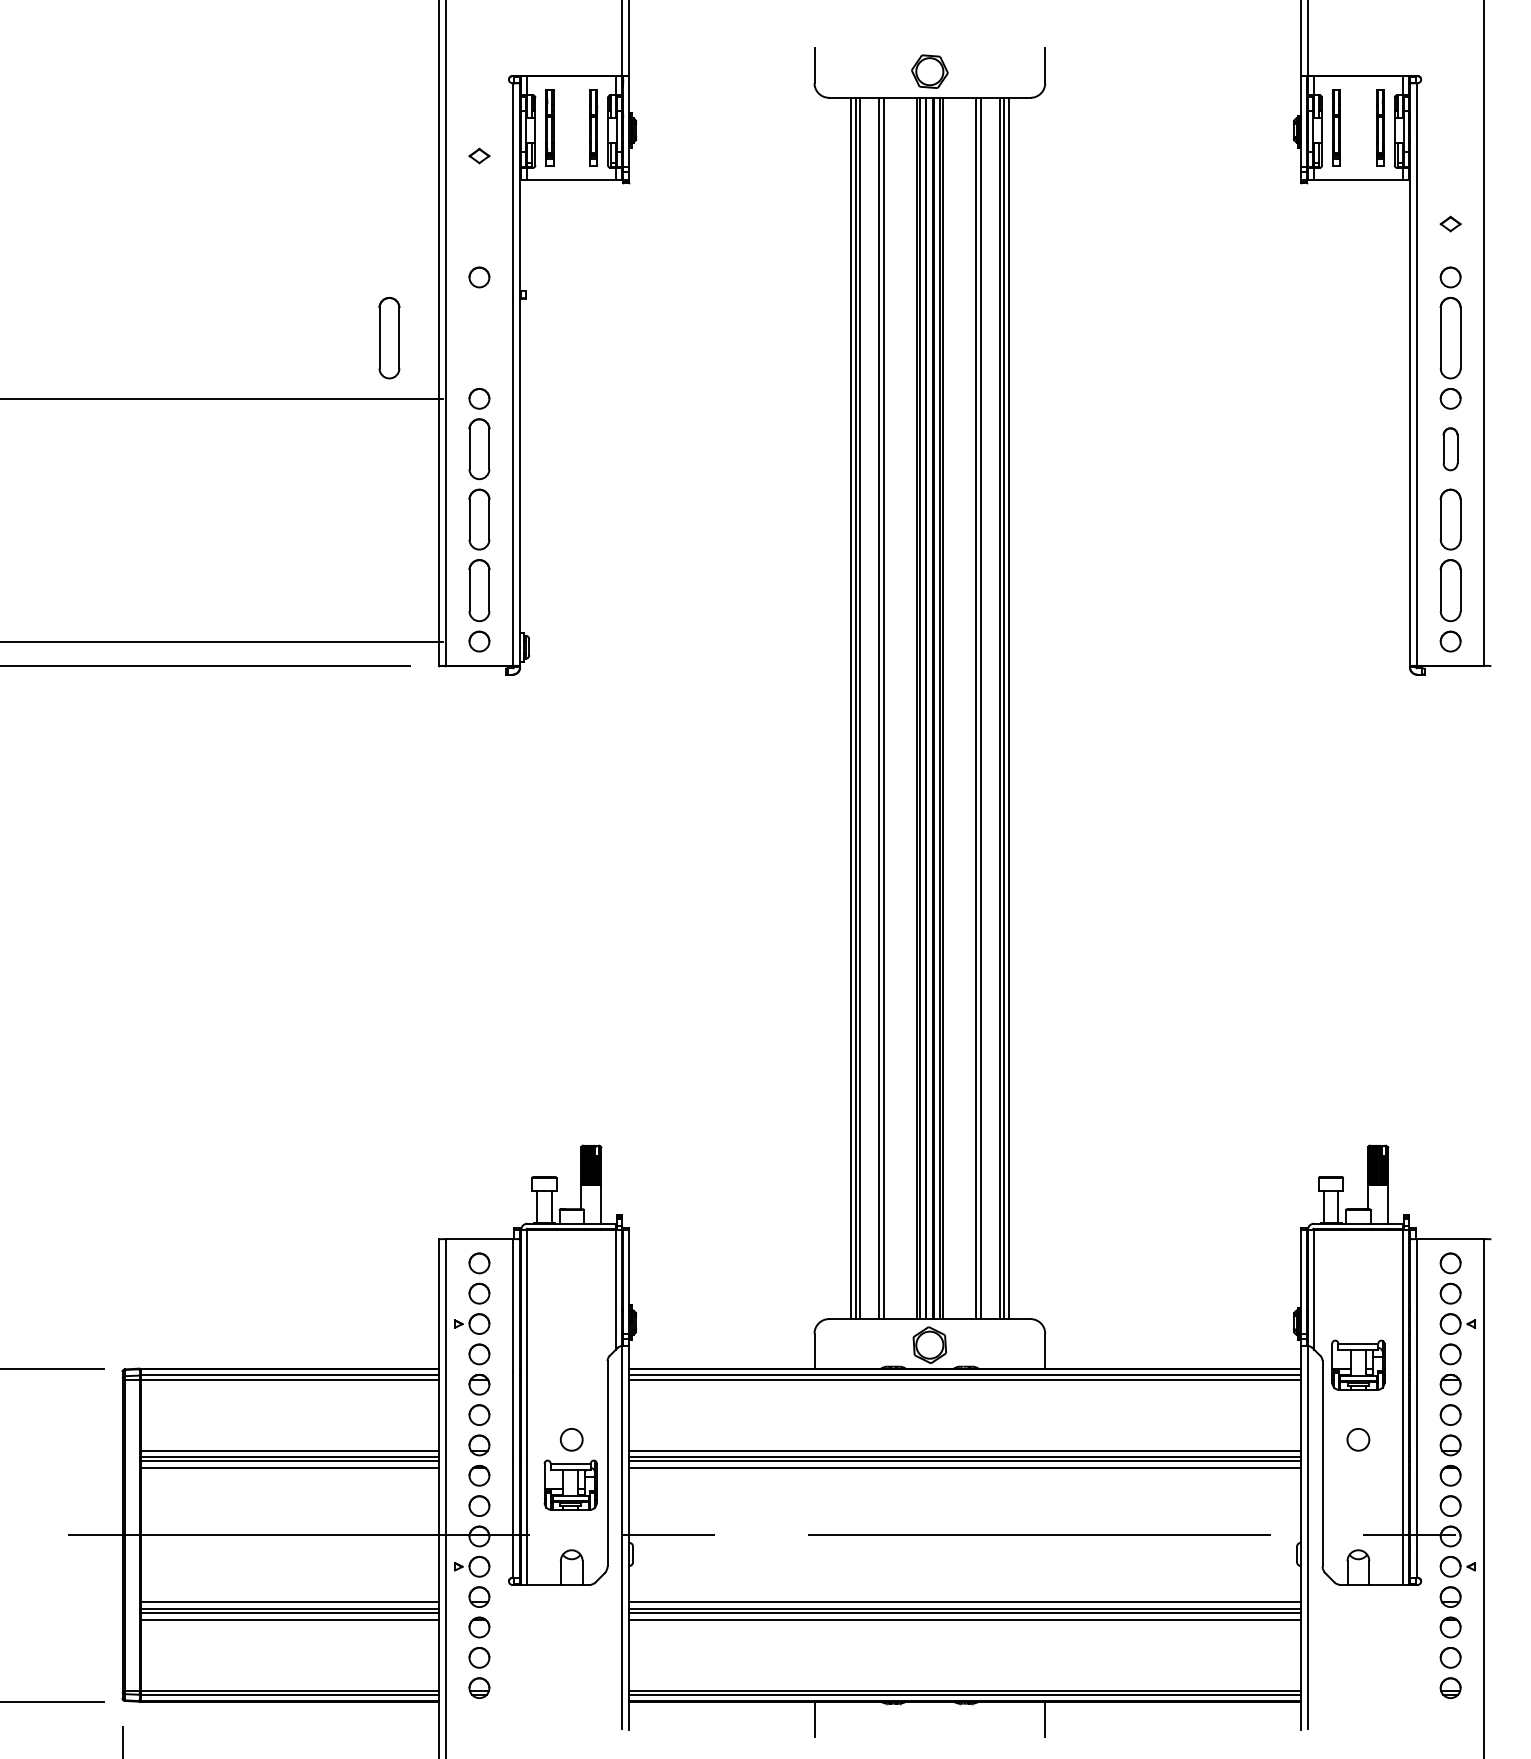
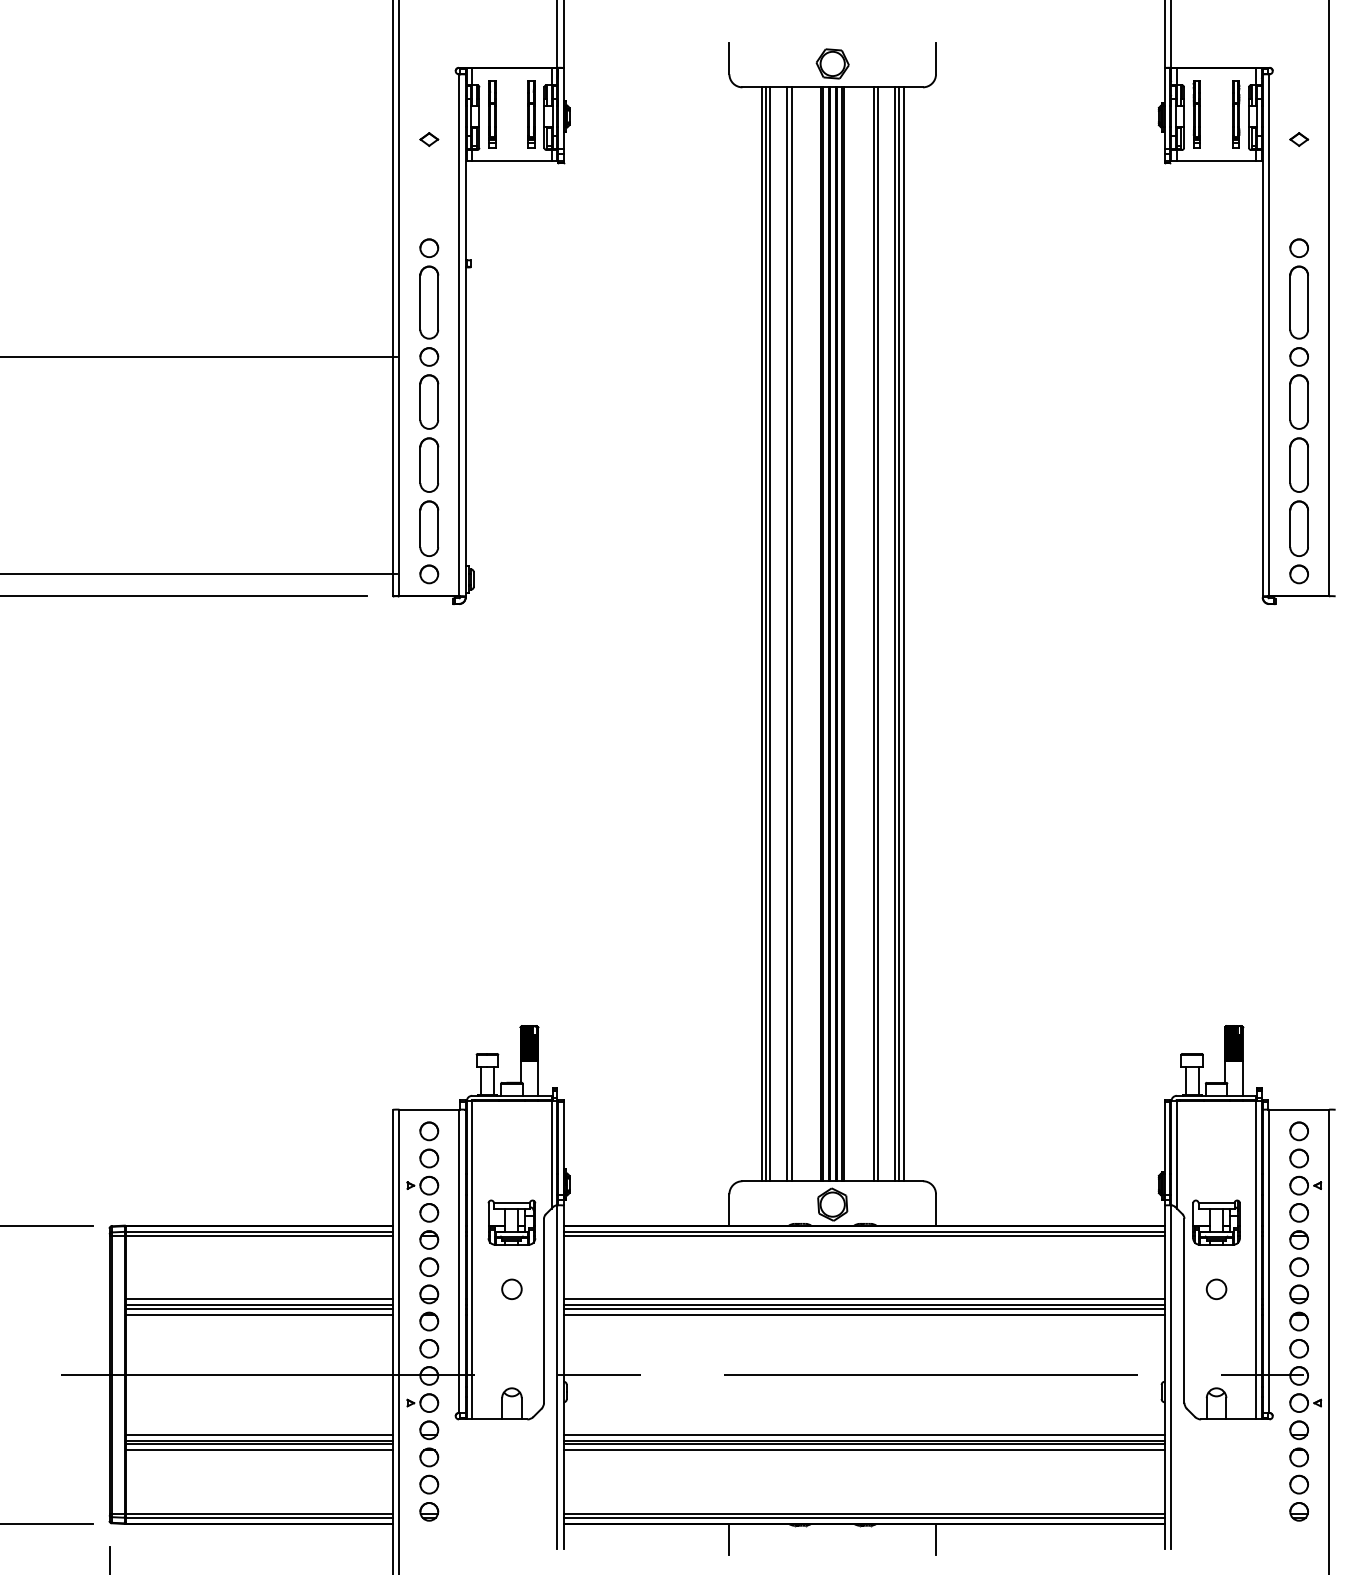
part: (1450, 223) -> (1299, 139), moved
part: (389, 338) -> (429, 302), moved
part: (1450, 449) -> (1299, 402), size x1.43
part: (570, 1484) -> (511, 1221), moved

